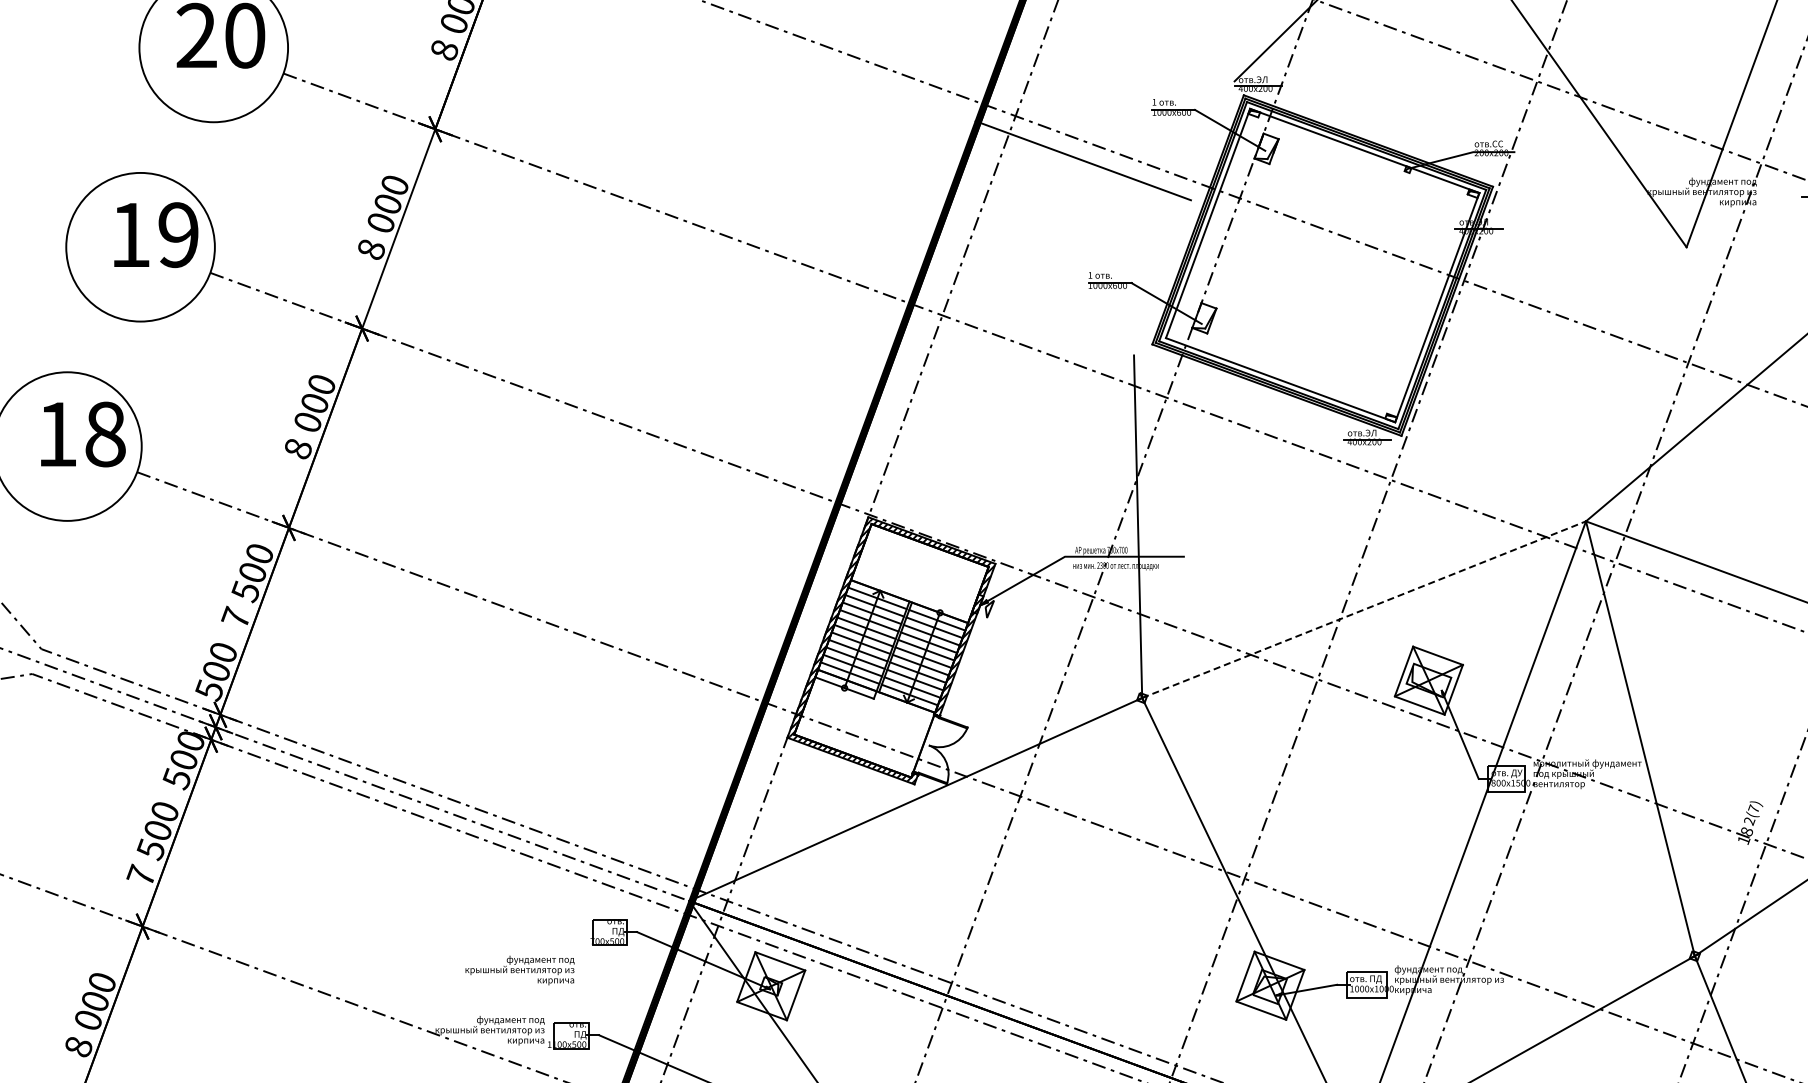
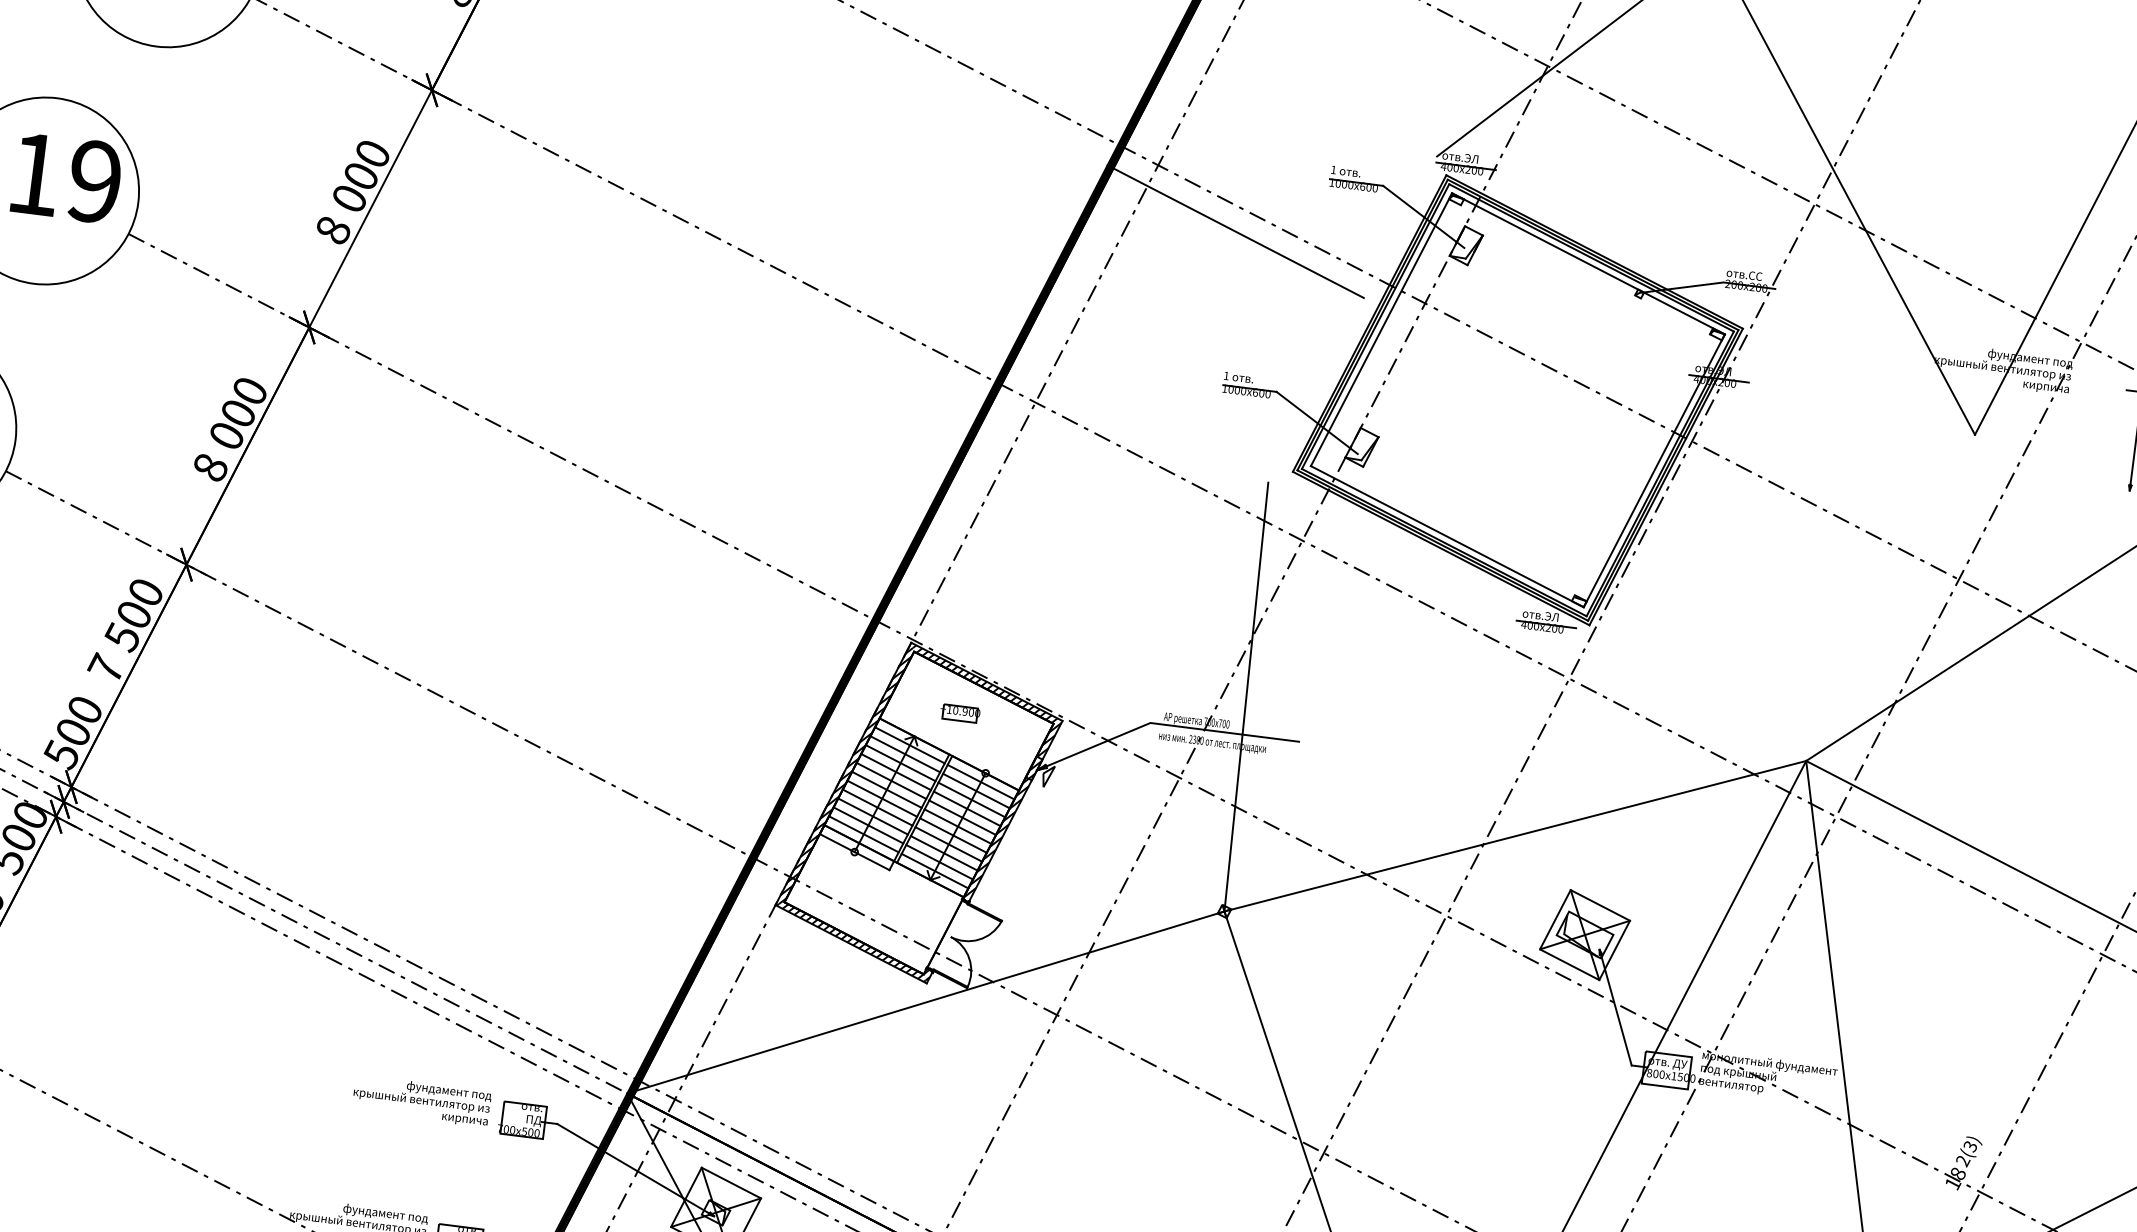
part: (913, 568) -> (959, 713), added
line: (1364, 609) -> (1515, 836), dashed -> solid
text: (1753, 808) -> (1969, 1145), 2(7) -> 2(3)
text: (519, 970) -> (421, 1100), moved

